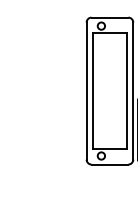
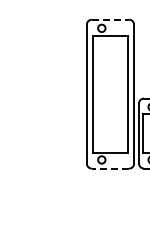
line: (109, 17) -> (110, 19), solid -> dashed
line: (109, 164) -> (110, 168), solid -> dashed

